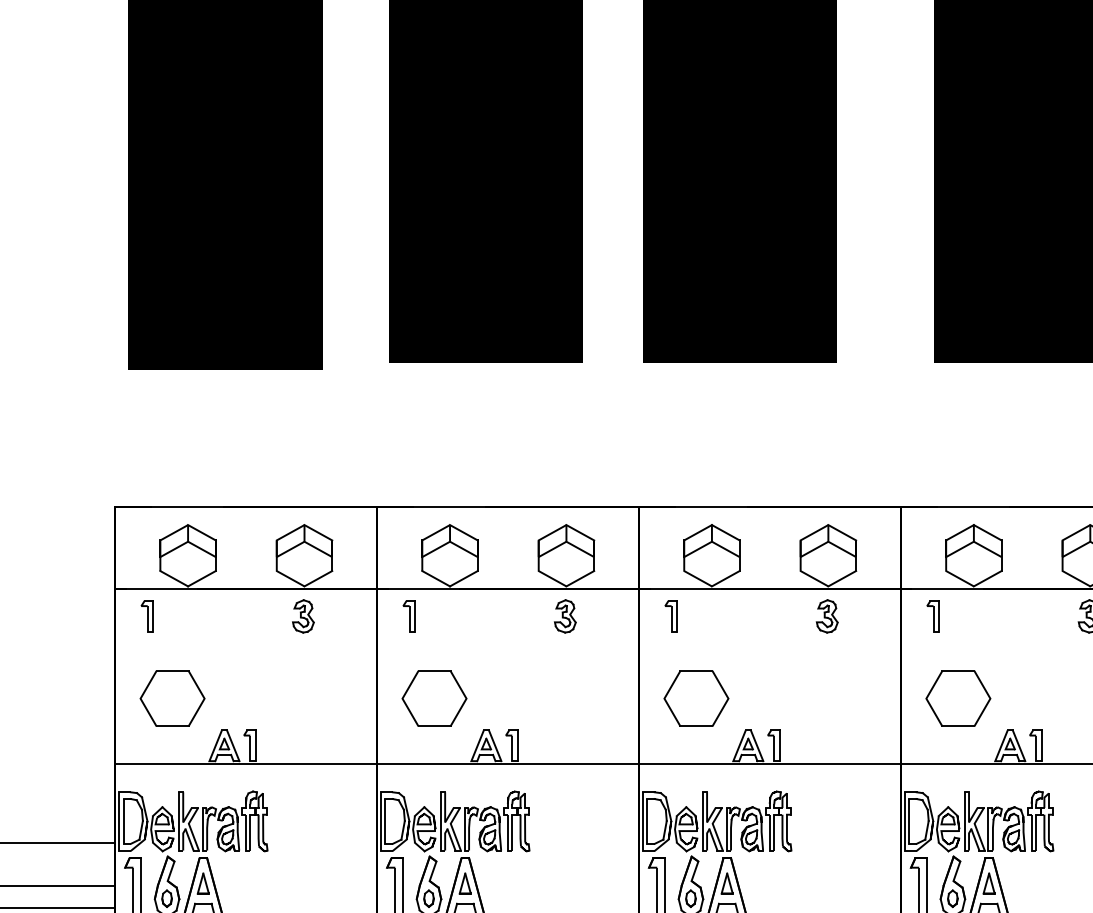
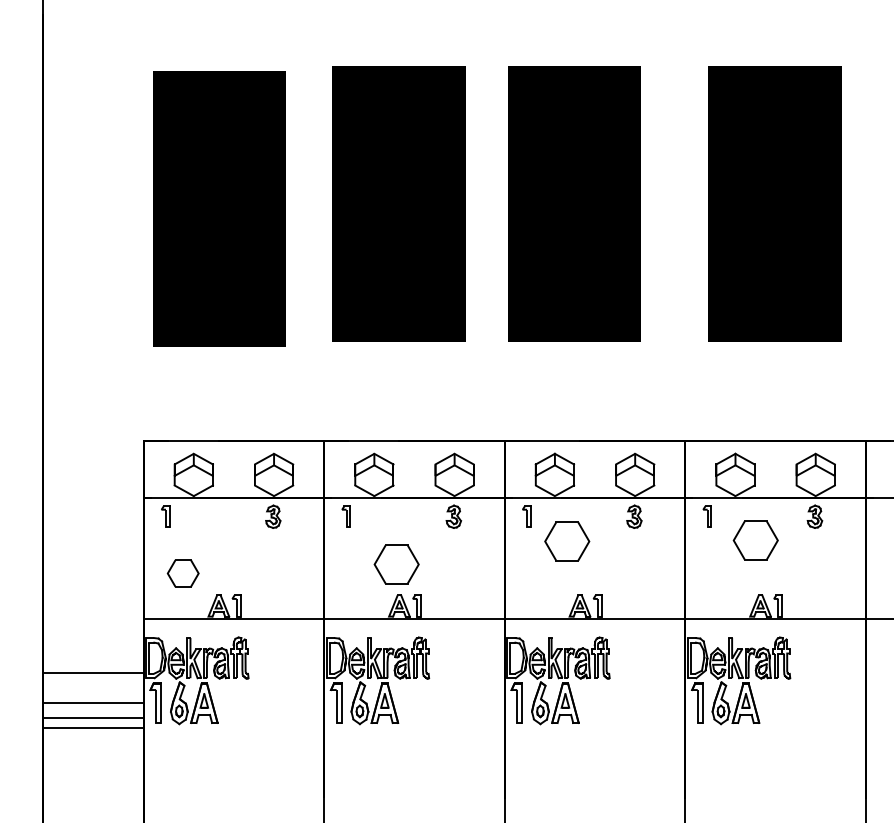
part: (173, 698) -> (183, 573), size x0.7
part: (434, 698) -> (396, 564), moved
part: (696, 698) -> (567, 541), moved
part: (957, 698) -> (755, 540), moved

